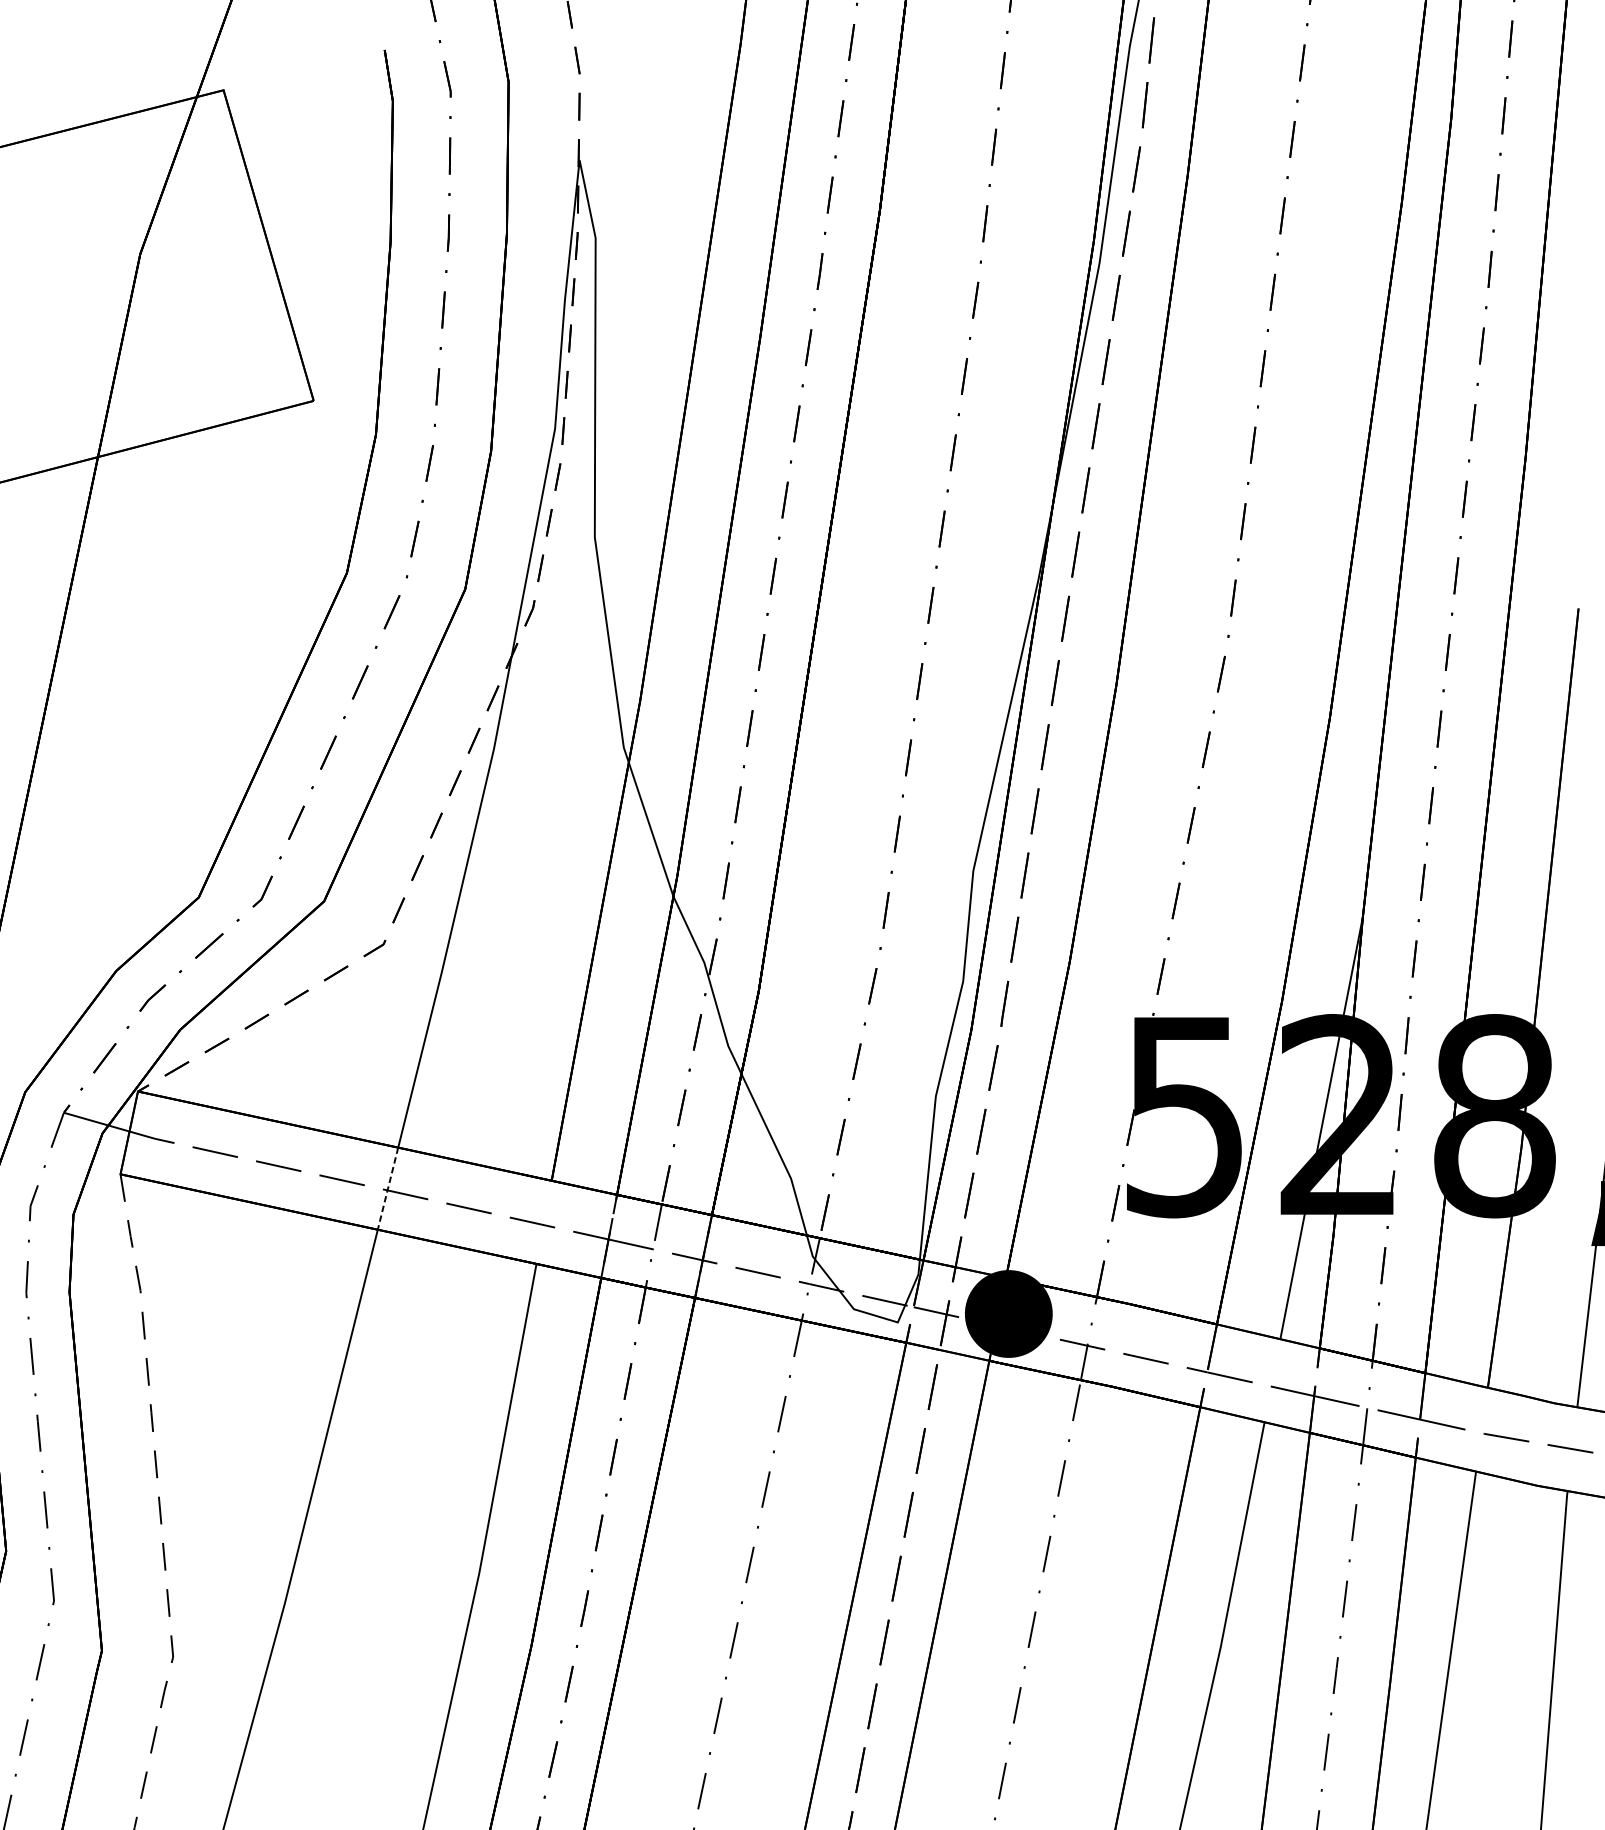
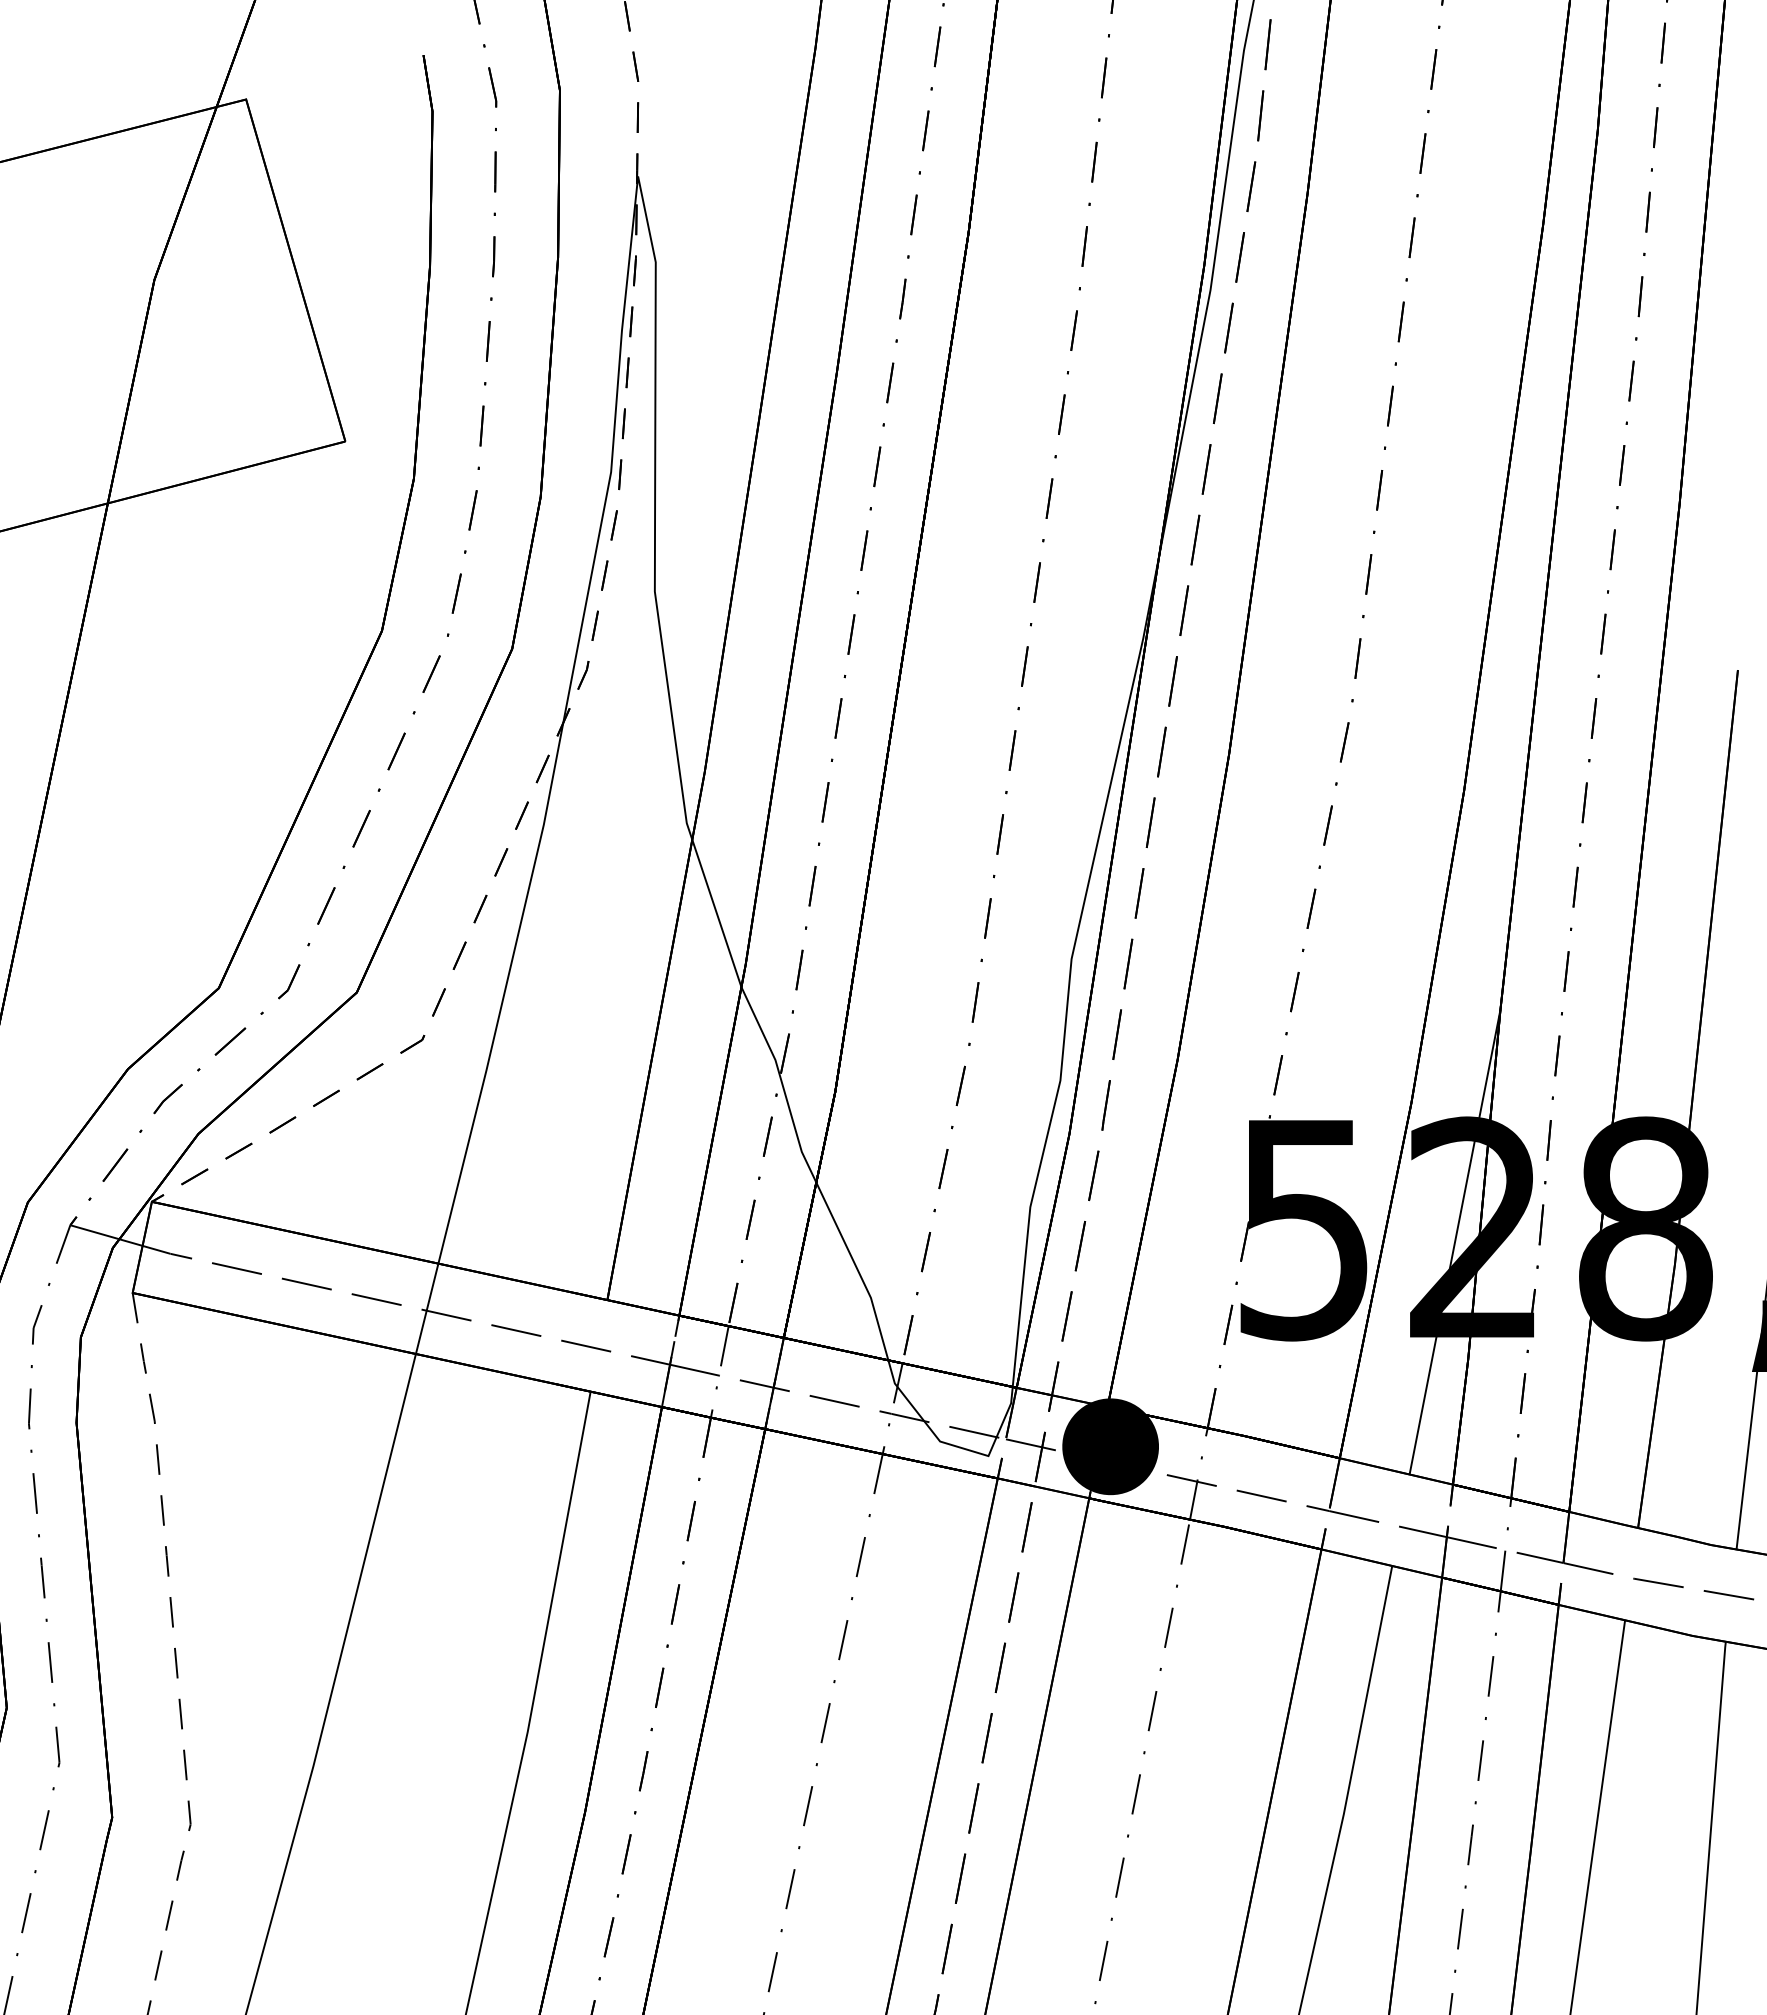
line: (388, 1188) -> (427, 1308), dashed -> solid

